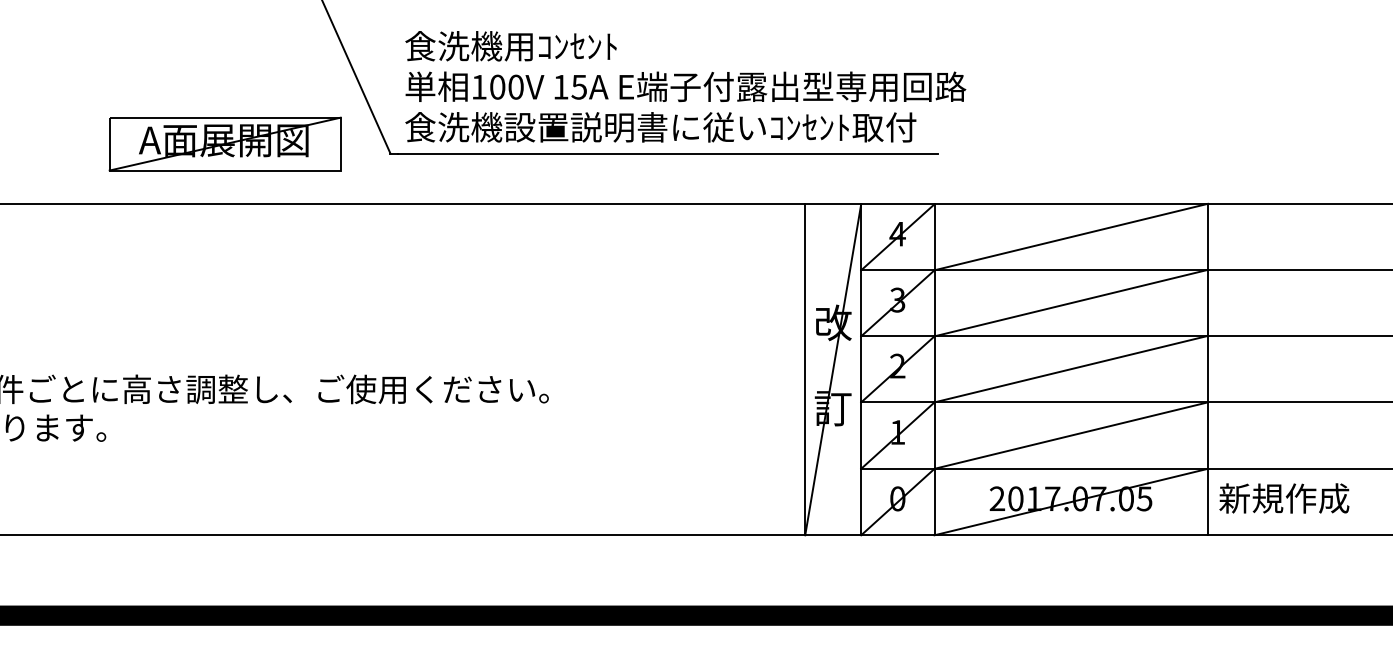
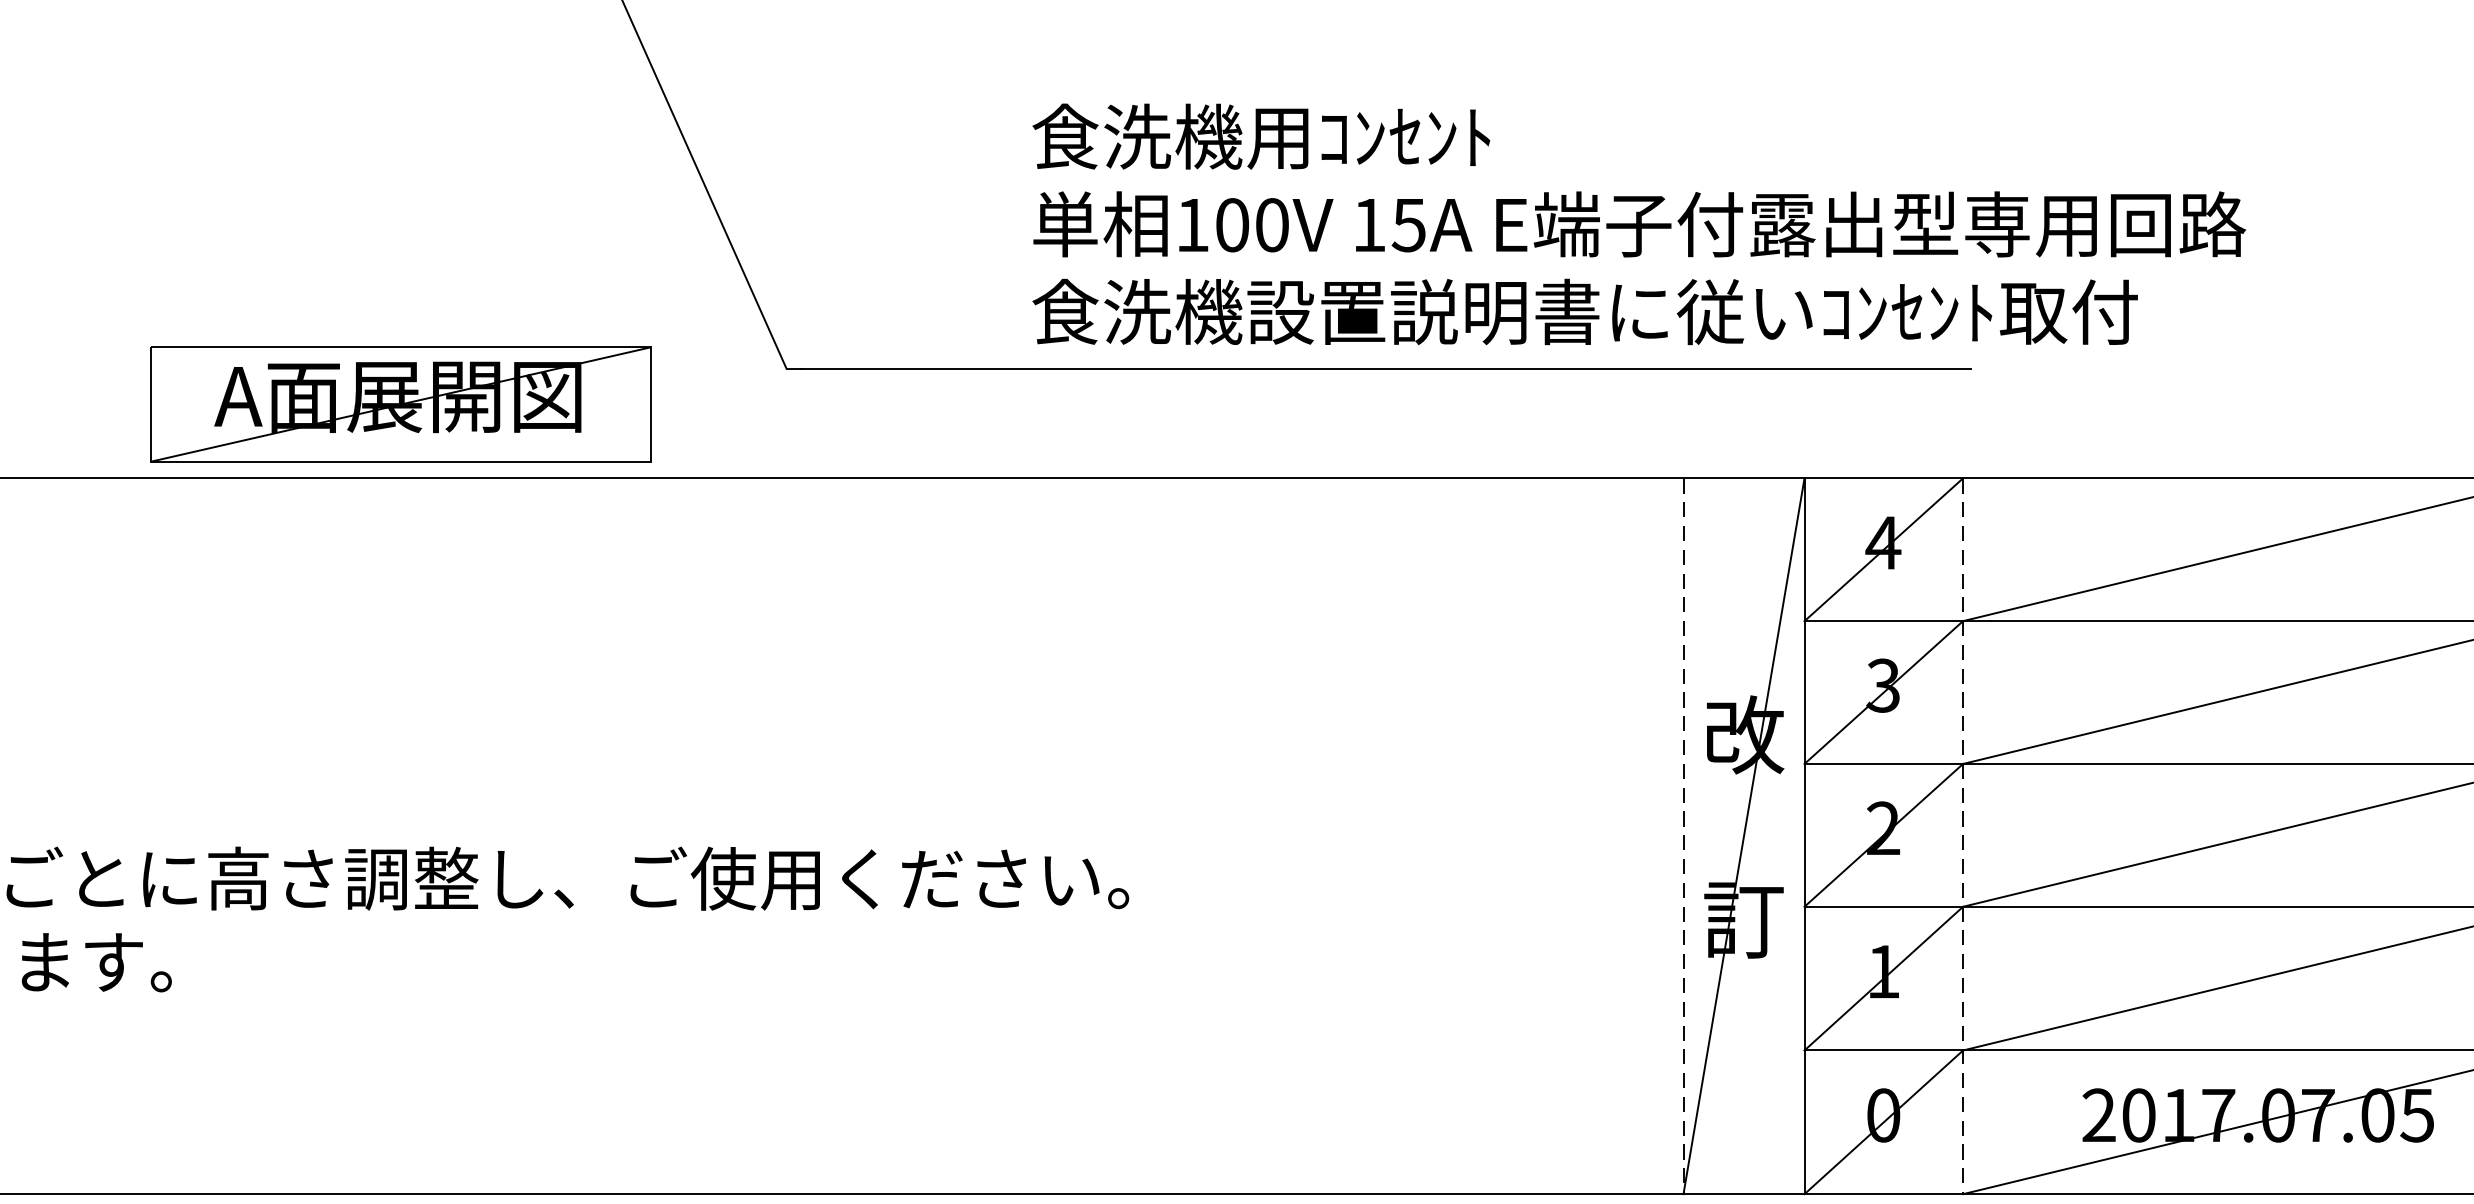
text: (685, 86) -> (1638, 223), moved
part: (224, 143) -> (399, 403), moved
line: (805, 370) -> (1684, 837), solid -> dashed
line: (934, 370) -> (1963, 837), solid -> dashed

